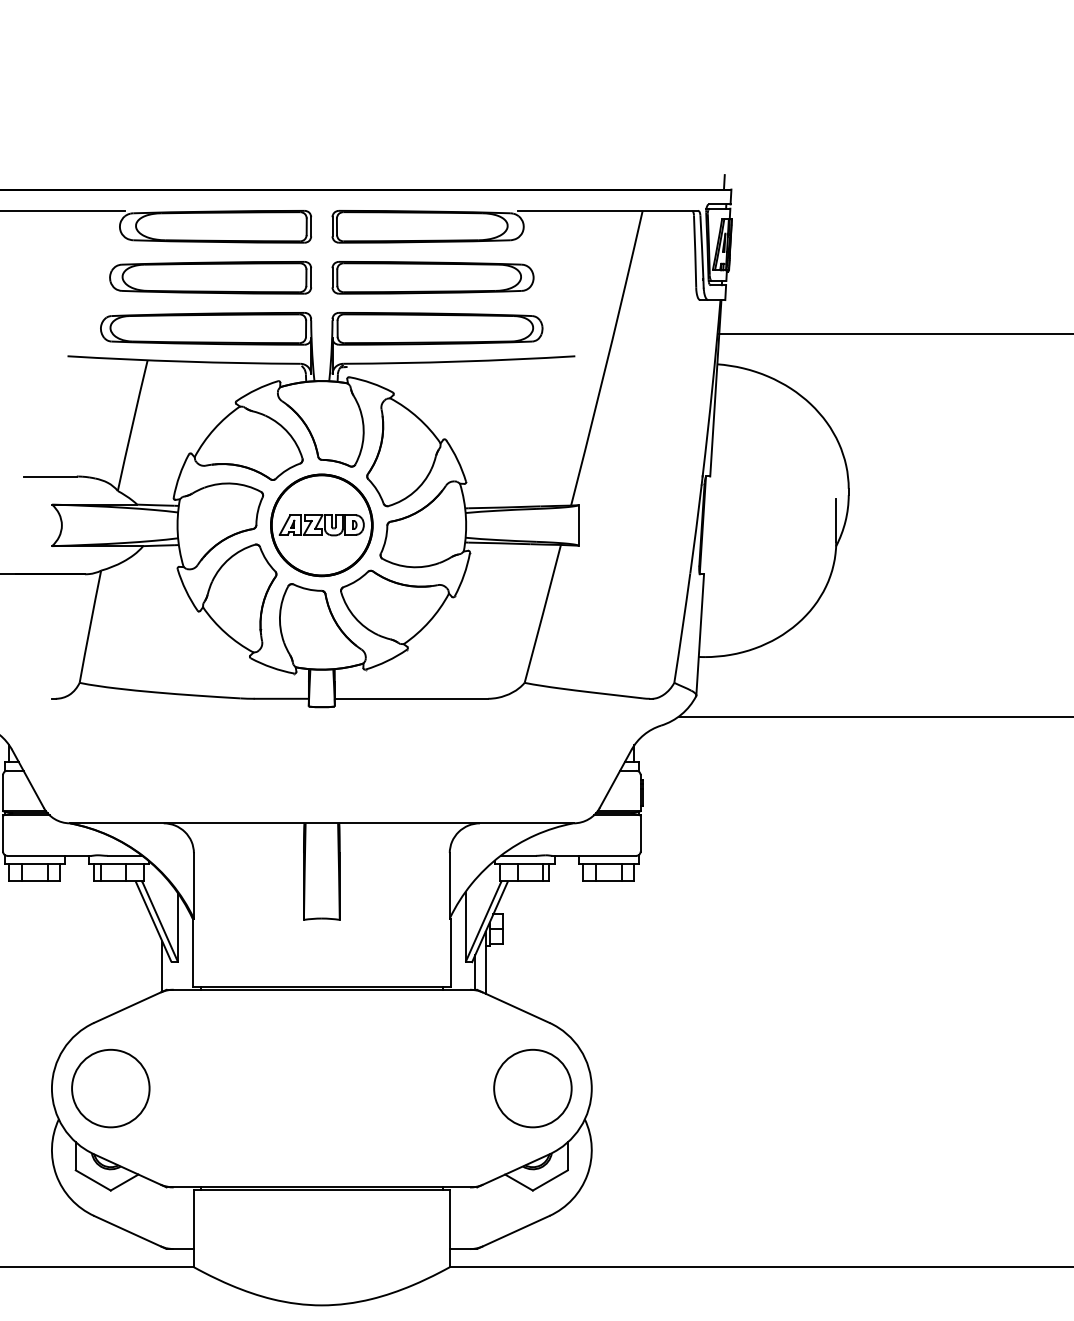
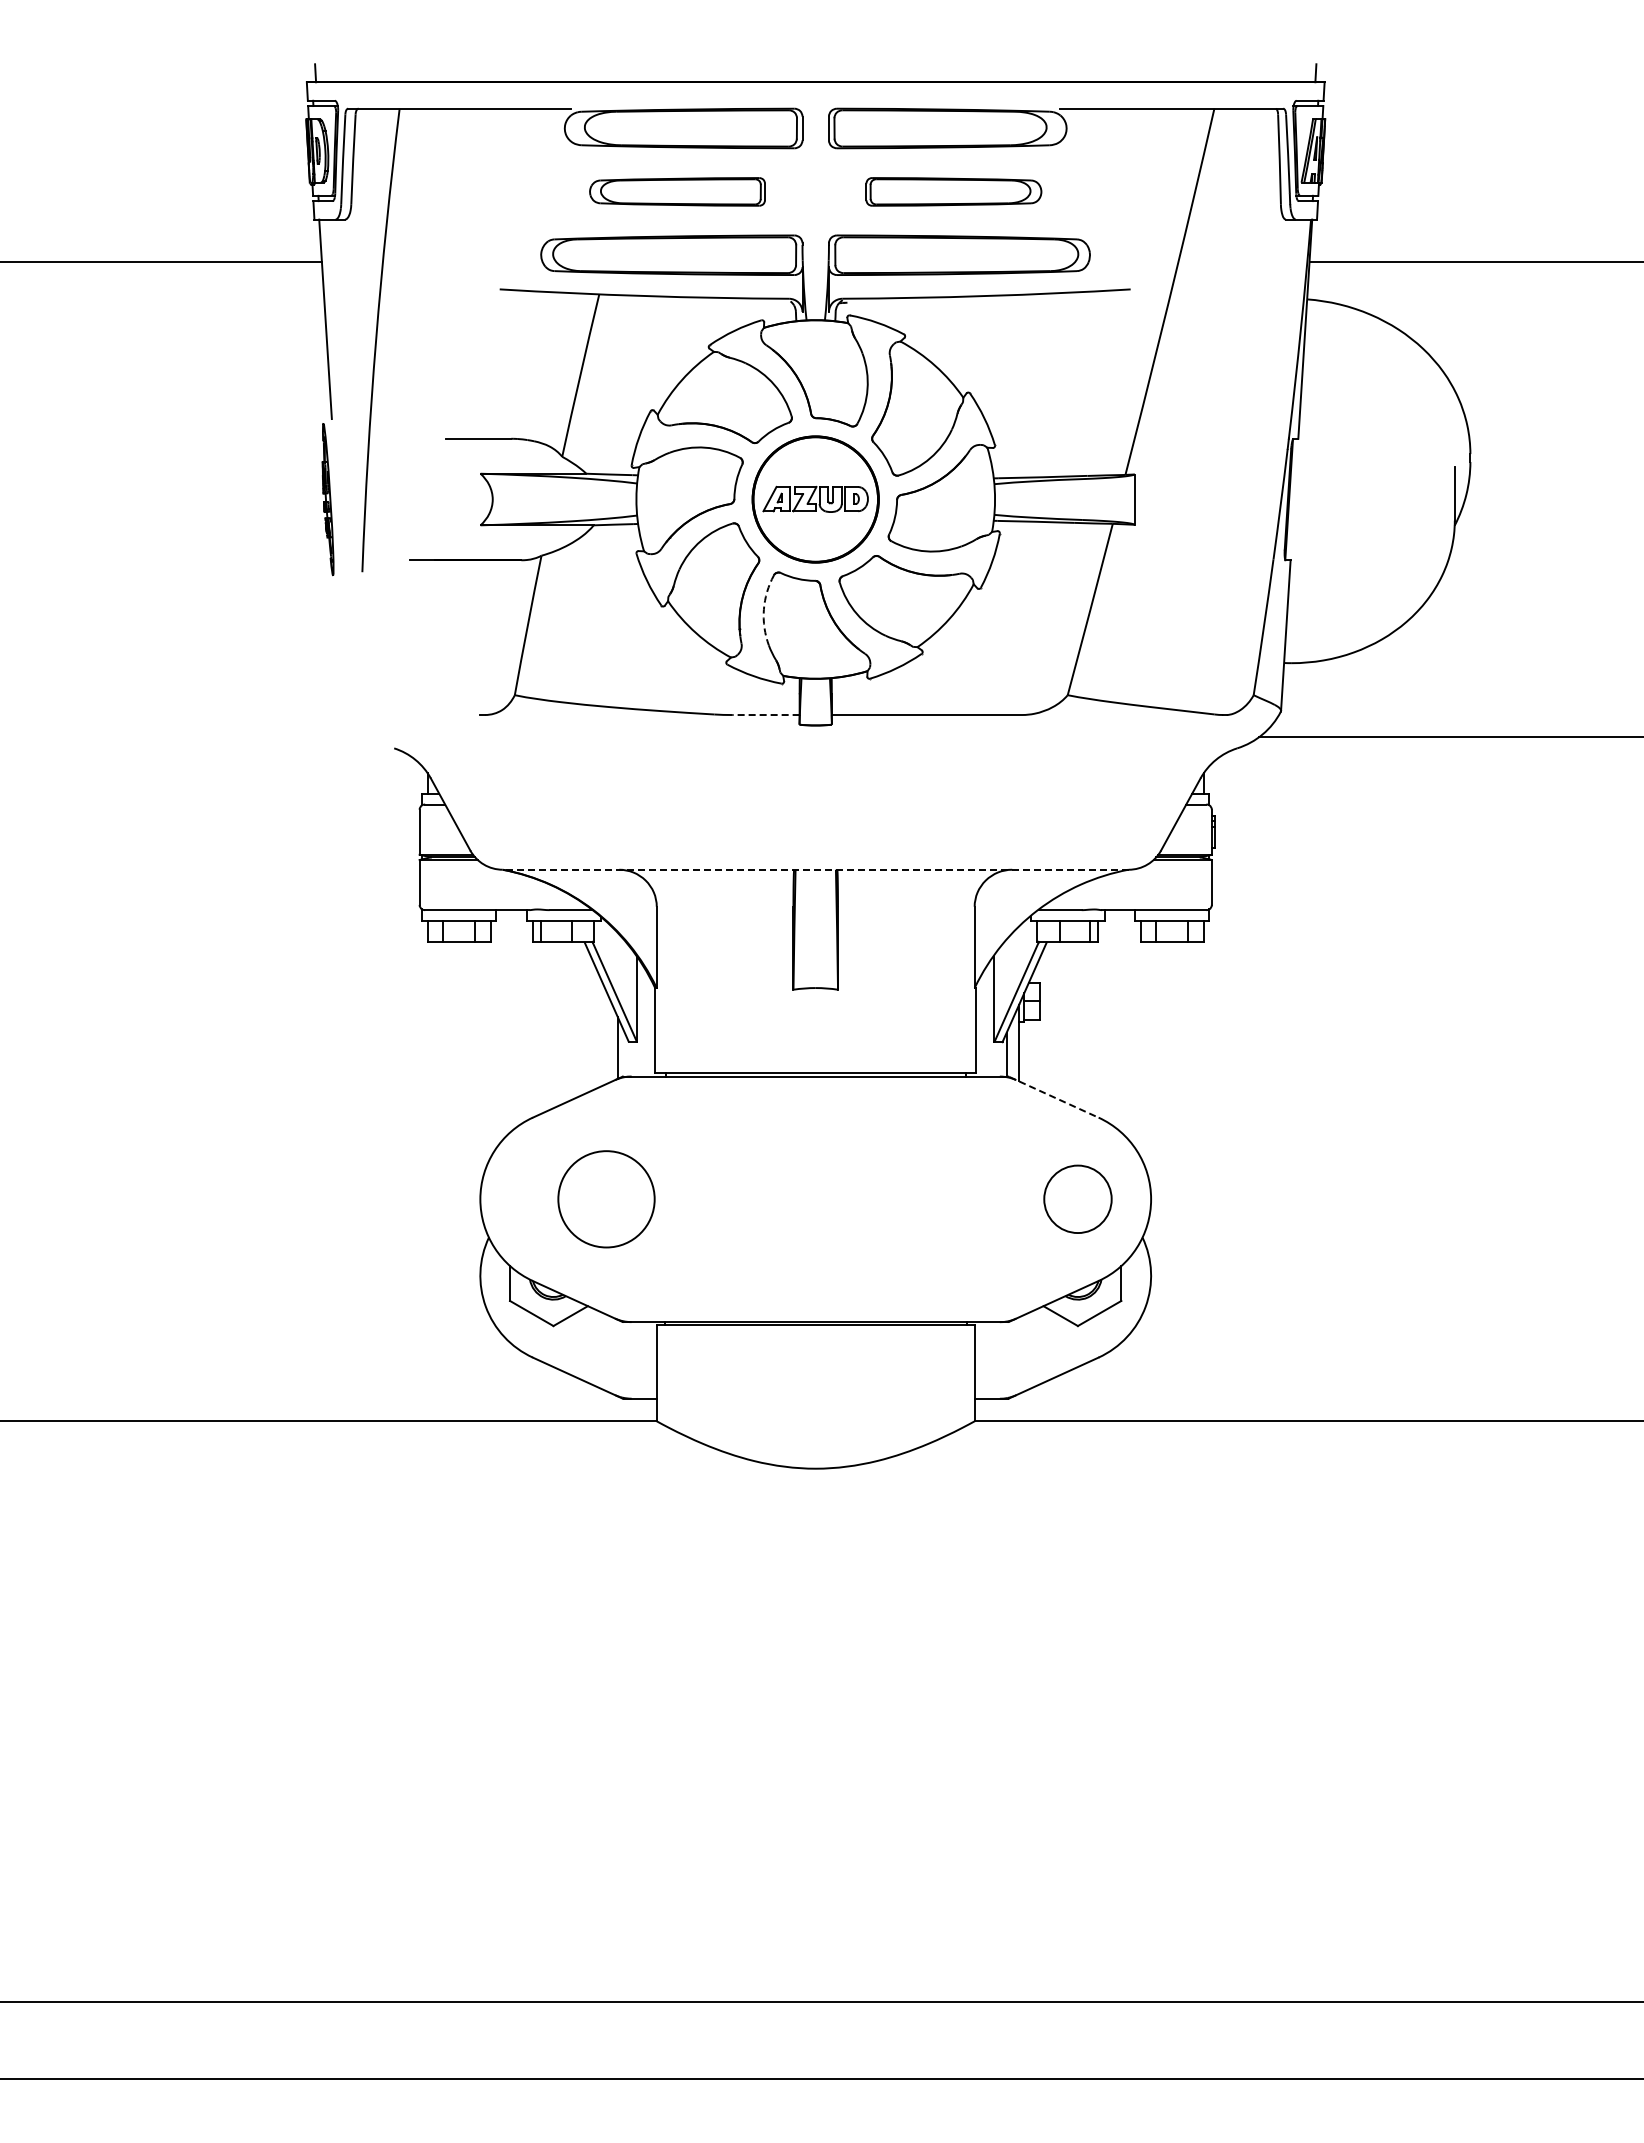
part: (210, 277) -> (677, 191), size x0.7
part: (432, 277) -> (953, 191), size x0.7
arc: (279, 613) -> (763, 609), solid -> dashed
line: (281, 699) -> (765, 715), solid -> dashed
line: (321, 823) -> (815, 869), solid -> dashed
line: (514, 1006) -> (1054, 1097), solid -> dashed
circle: (110, 1088) -> (606, 1199), moved
circle: (532, 1088) -> (1077, 1199), size x0.7

